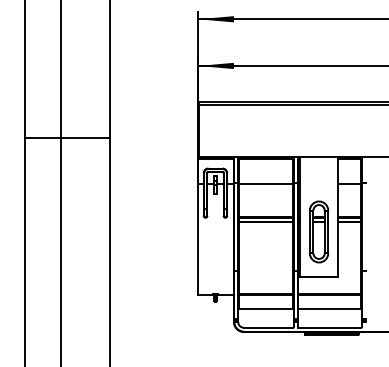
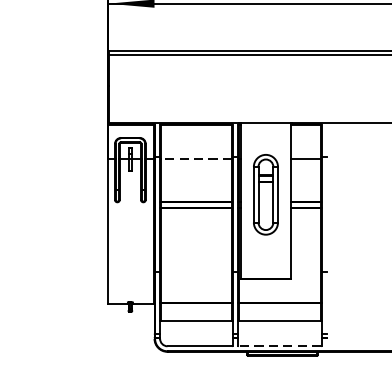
line: (265, 184) -> (195, 158), solid -> dashed
part: (319, 231) -> (266, 194), moved
line: (329, 327) -> (279, 345), solid -> dashed

